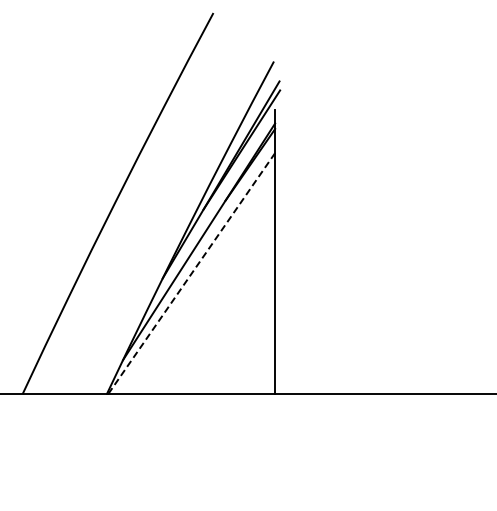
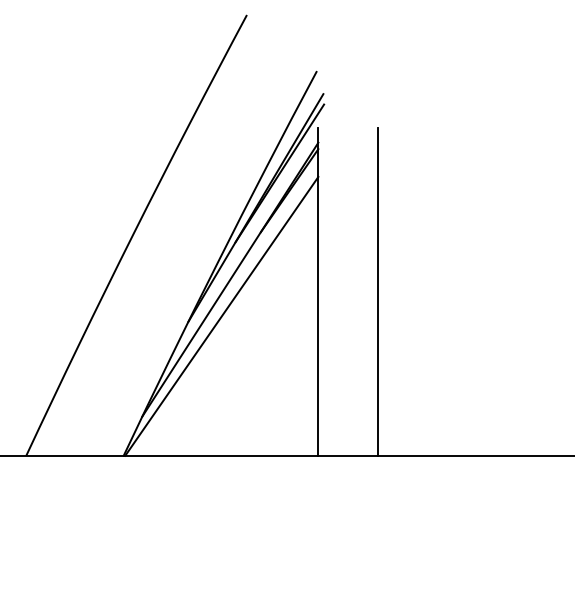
line: (326, 252) -> (377, 292), added
line: (191, 273) -> (221, 316), dashed -> solid

